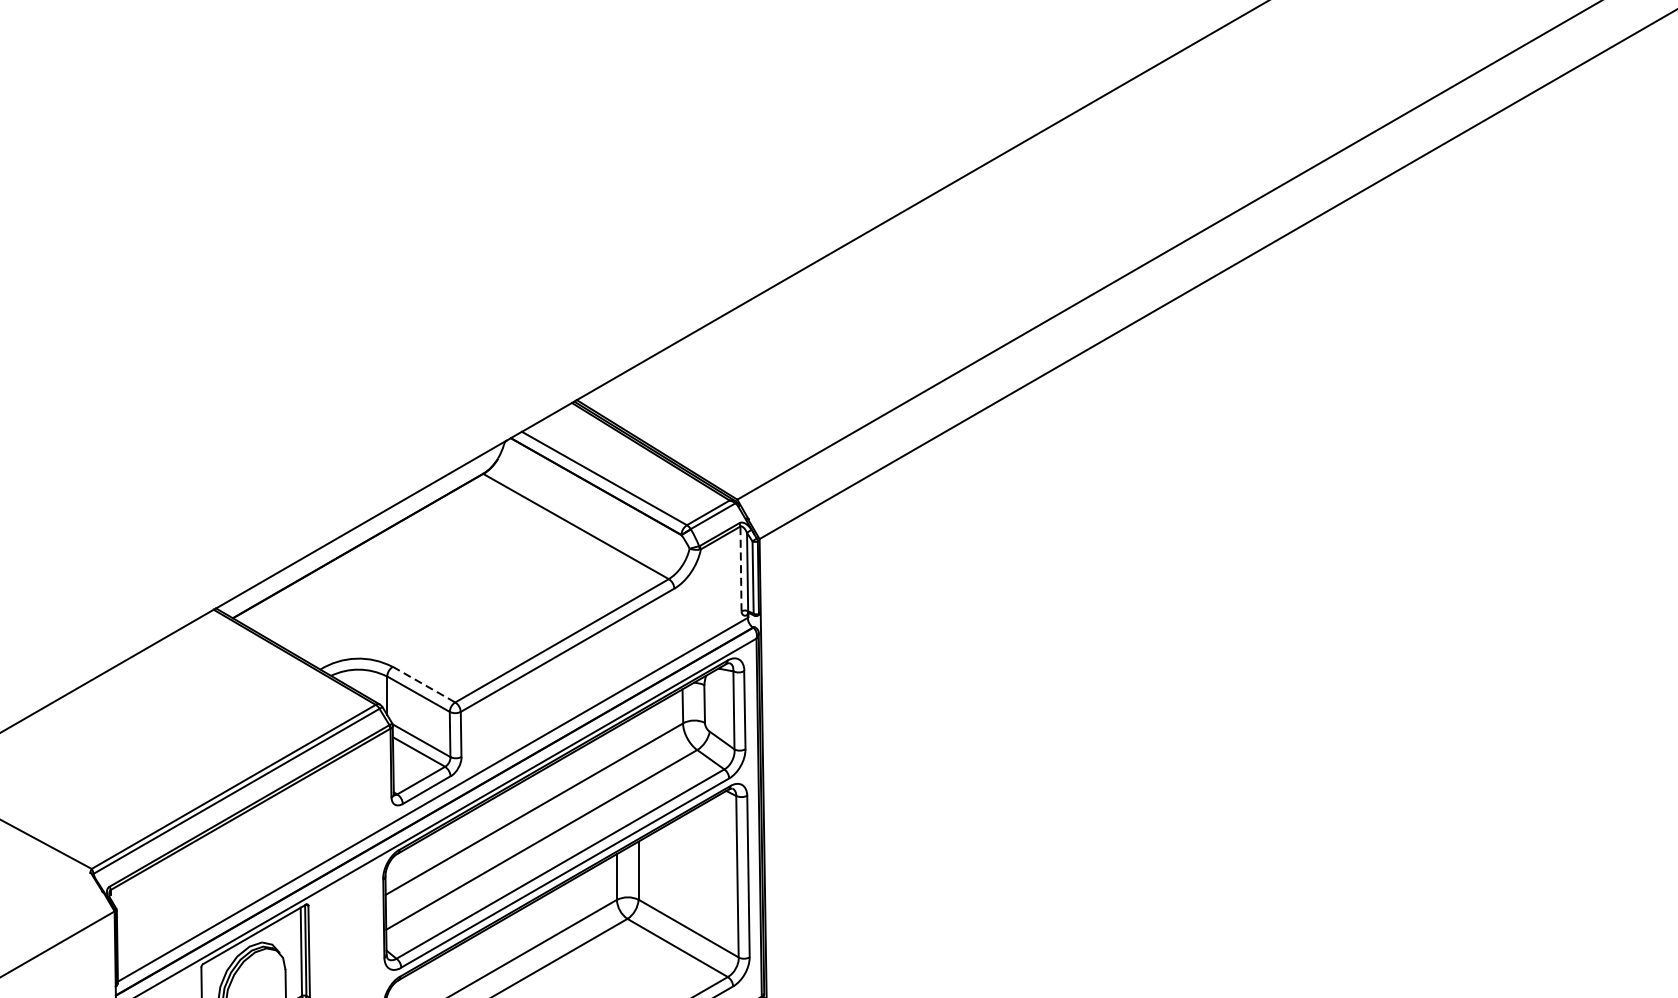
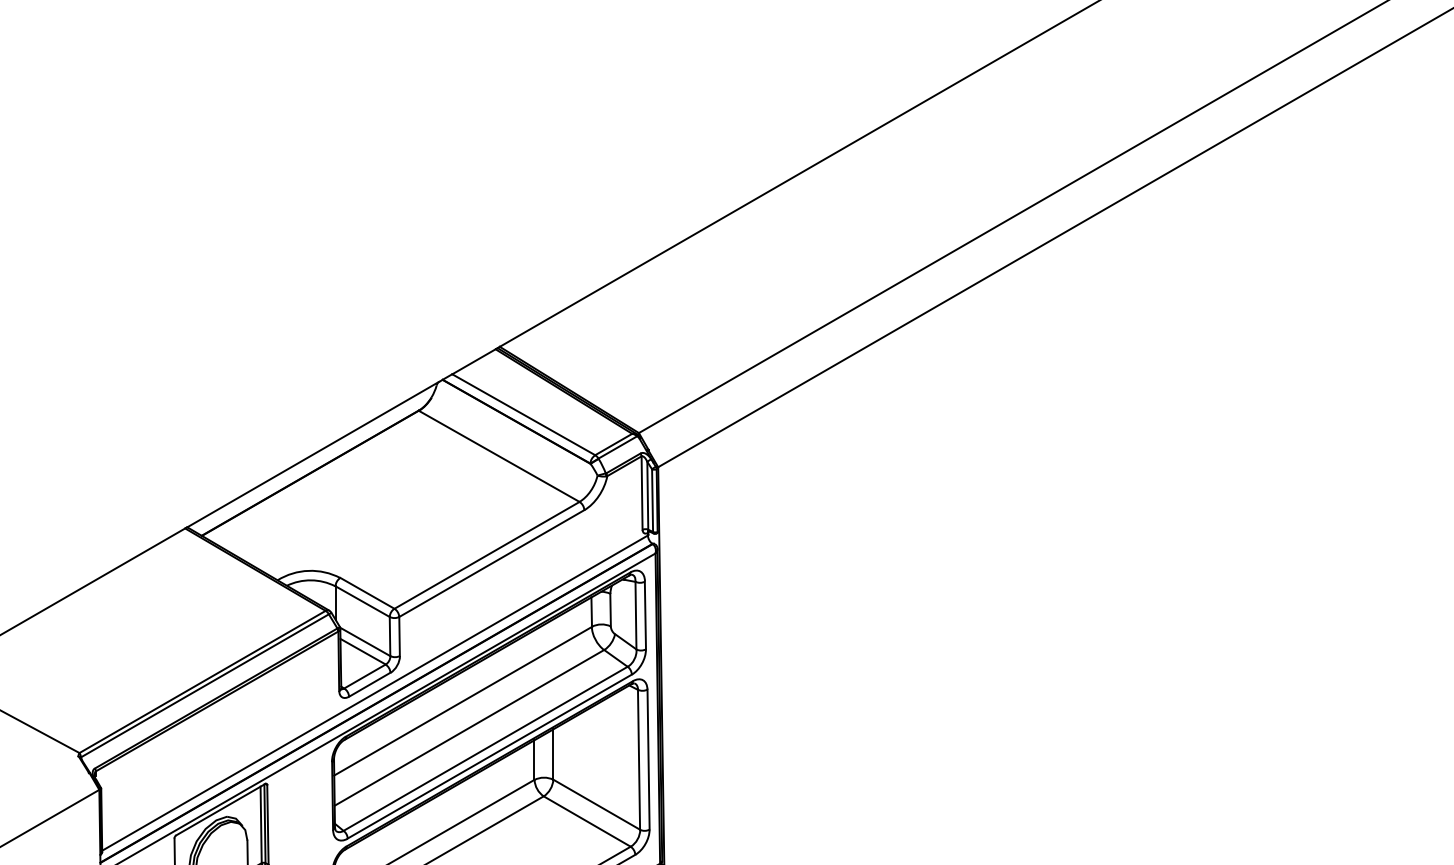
line: (741, 569) -> (642, 493), dashed -> solid
line: (424, 684) -> (367, 593), dashed -> solid

